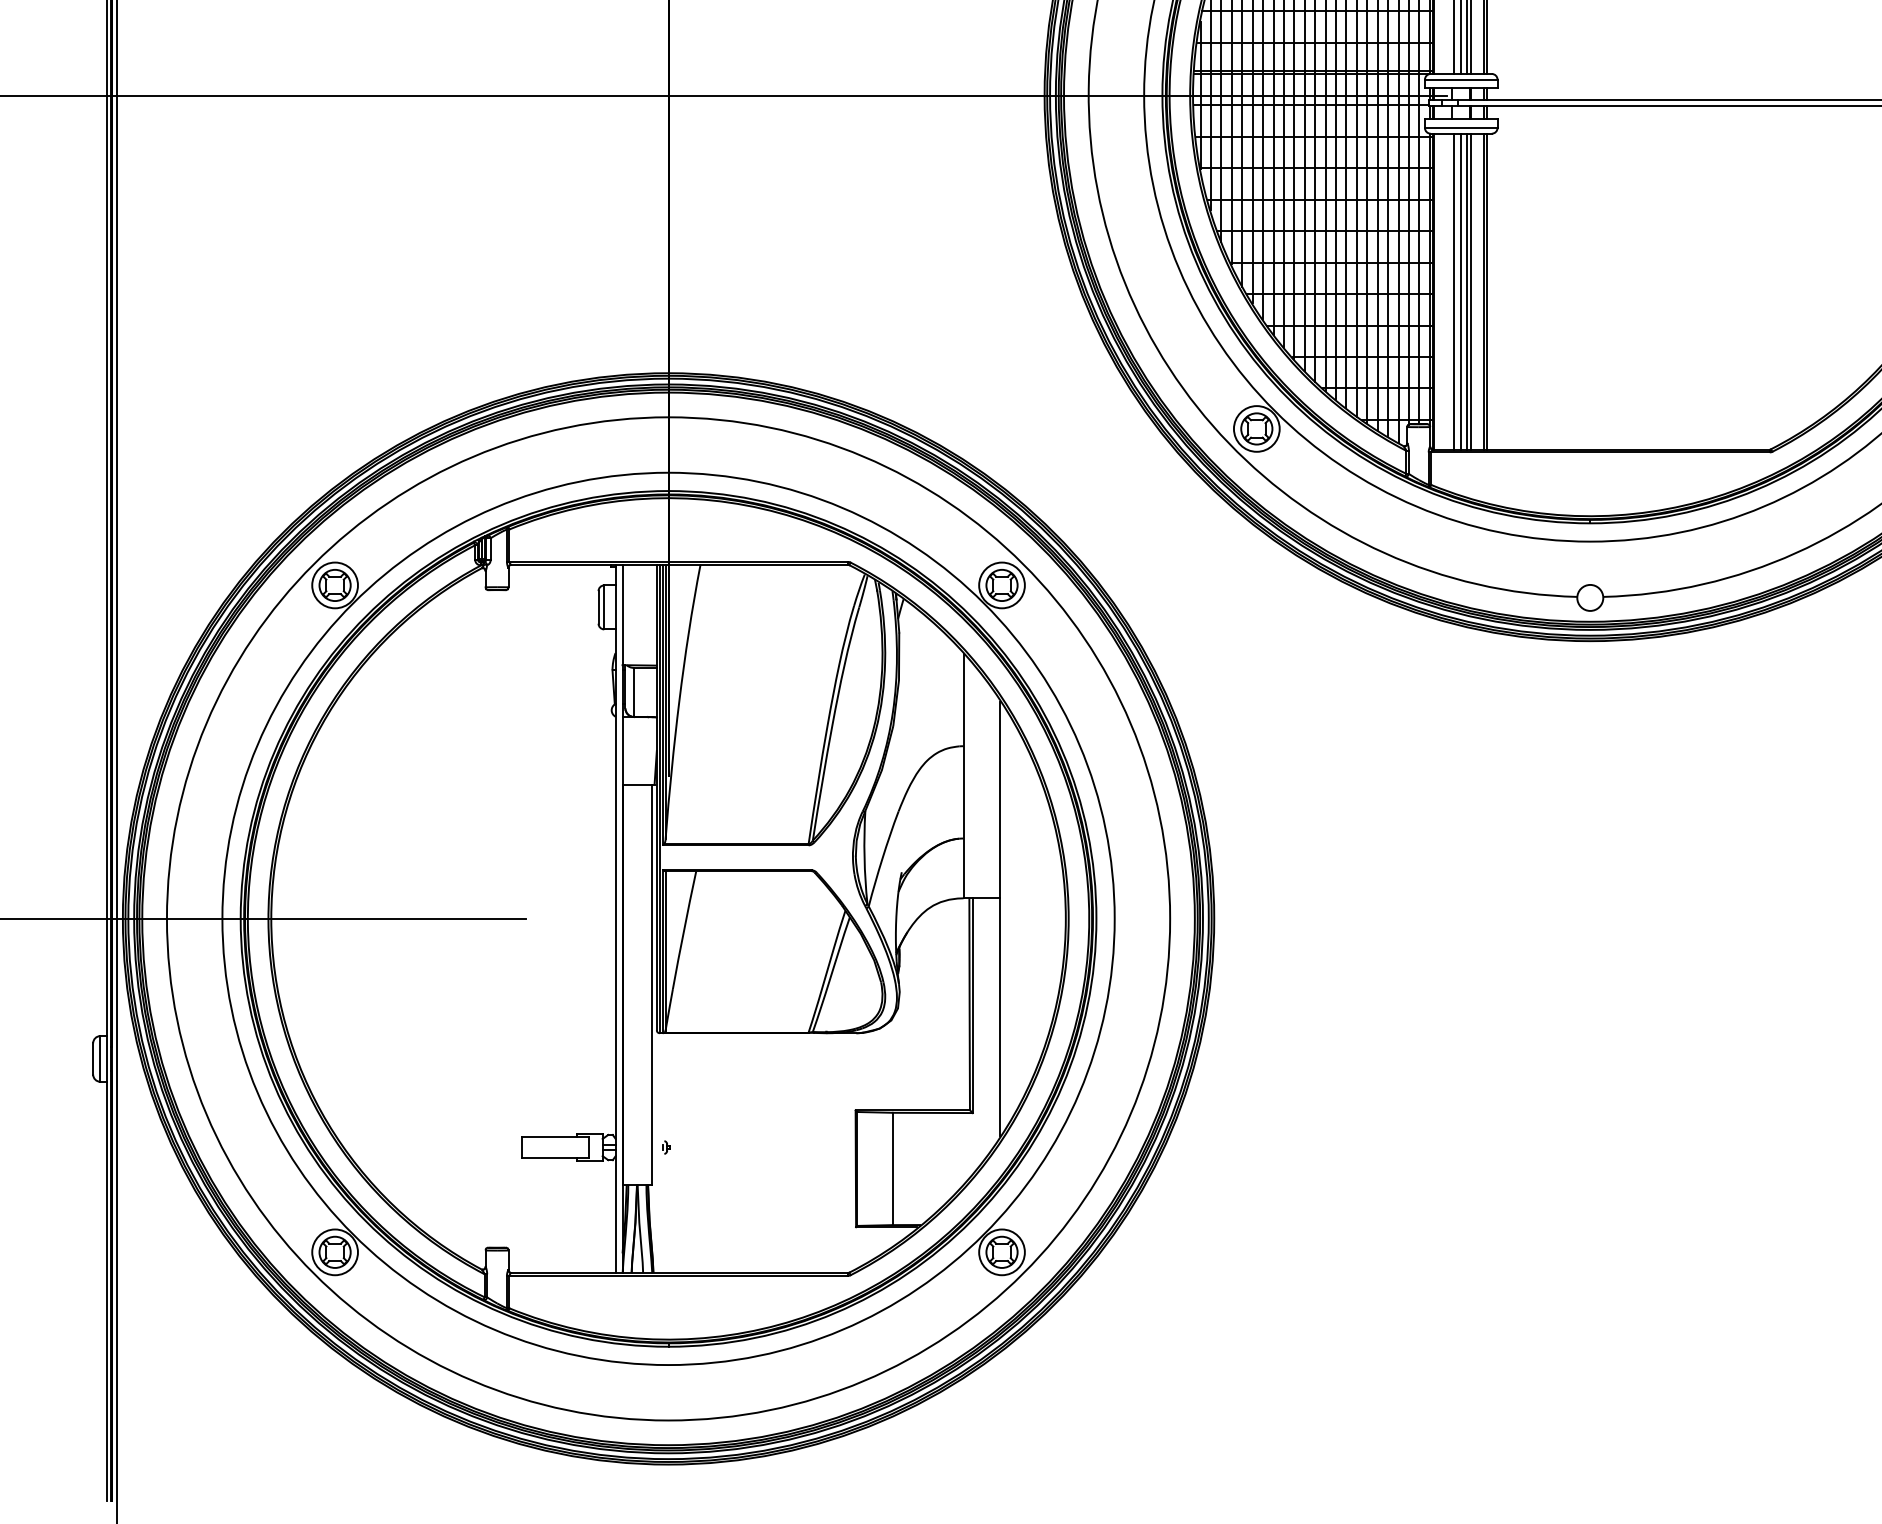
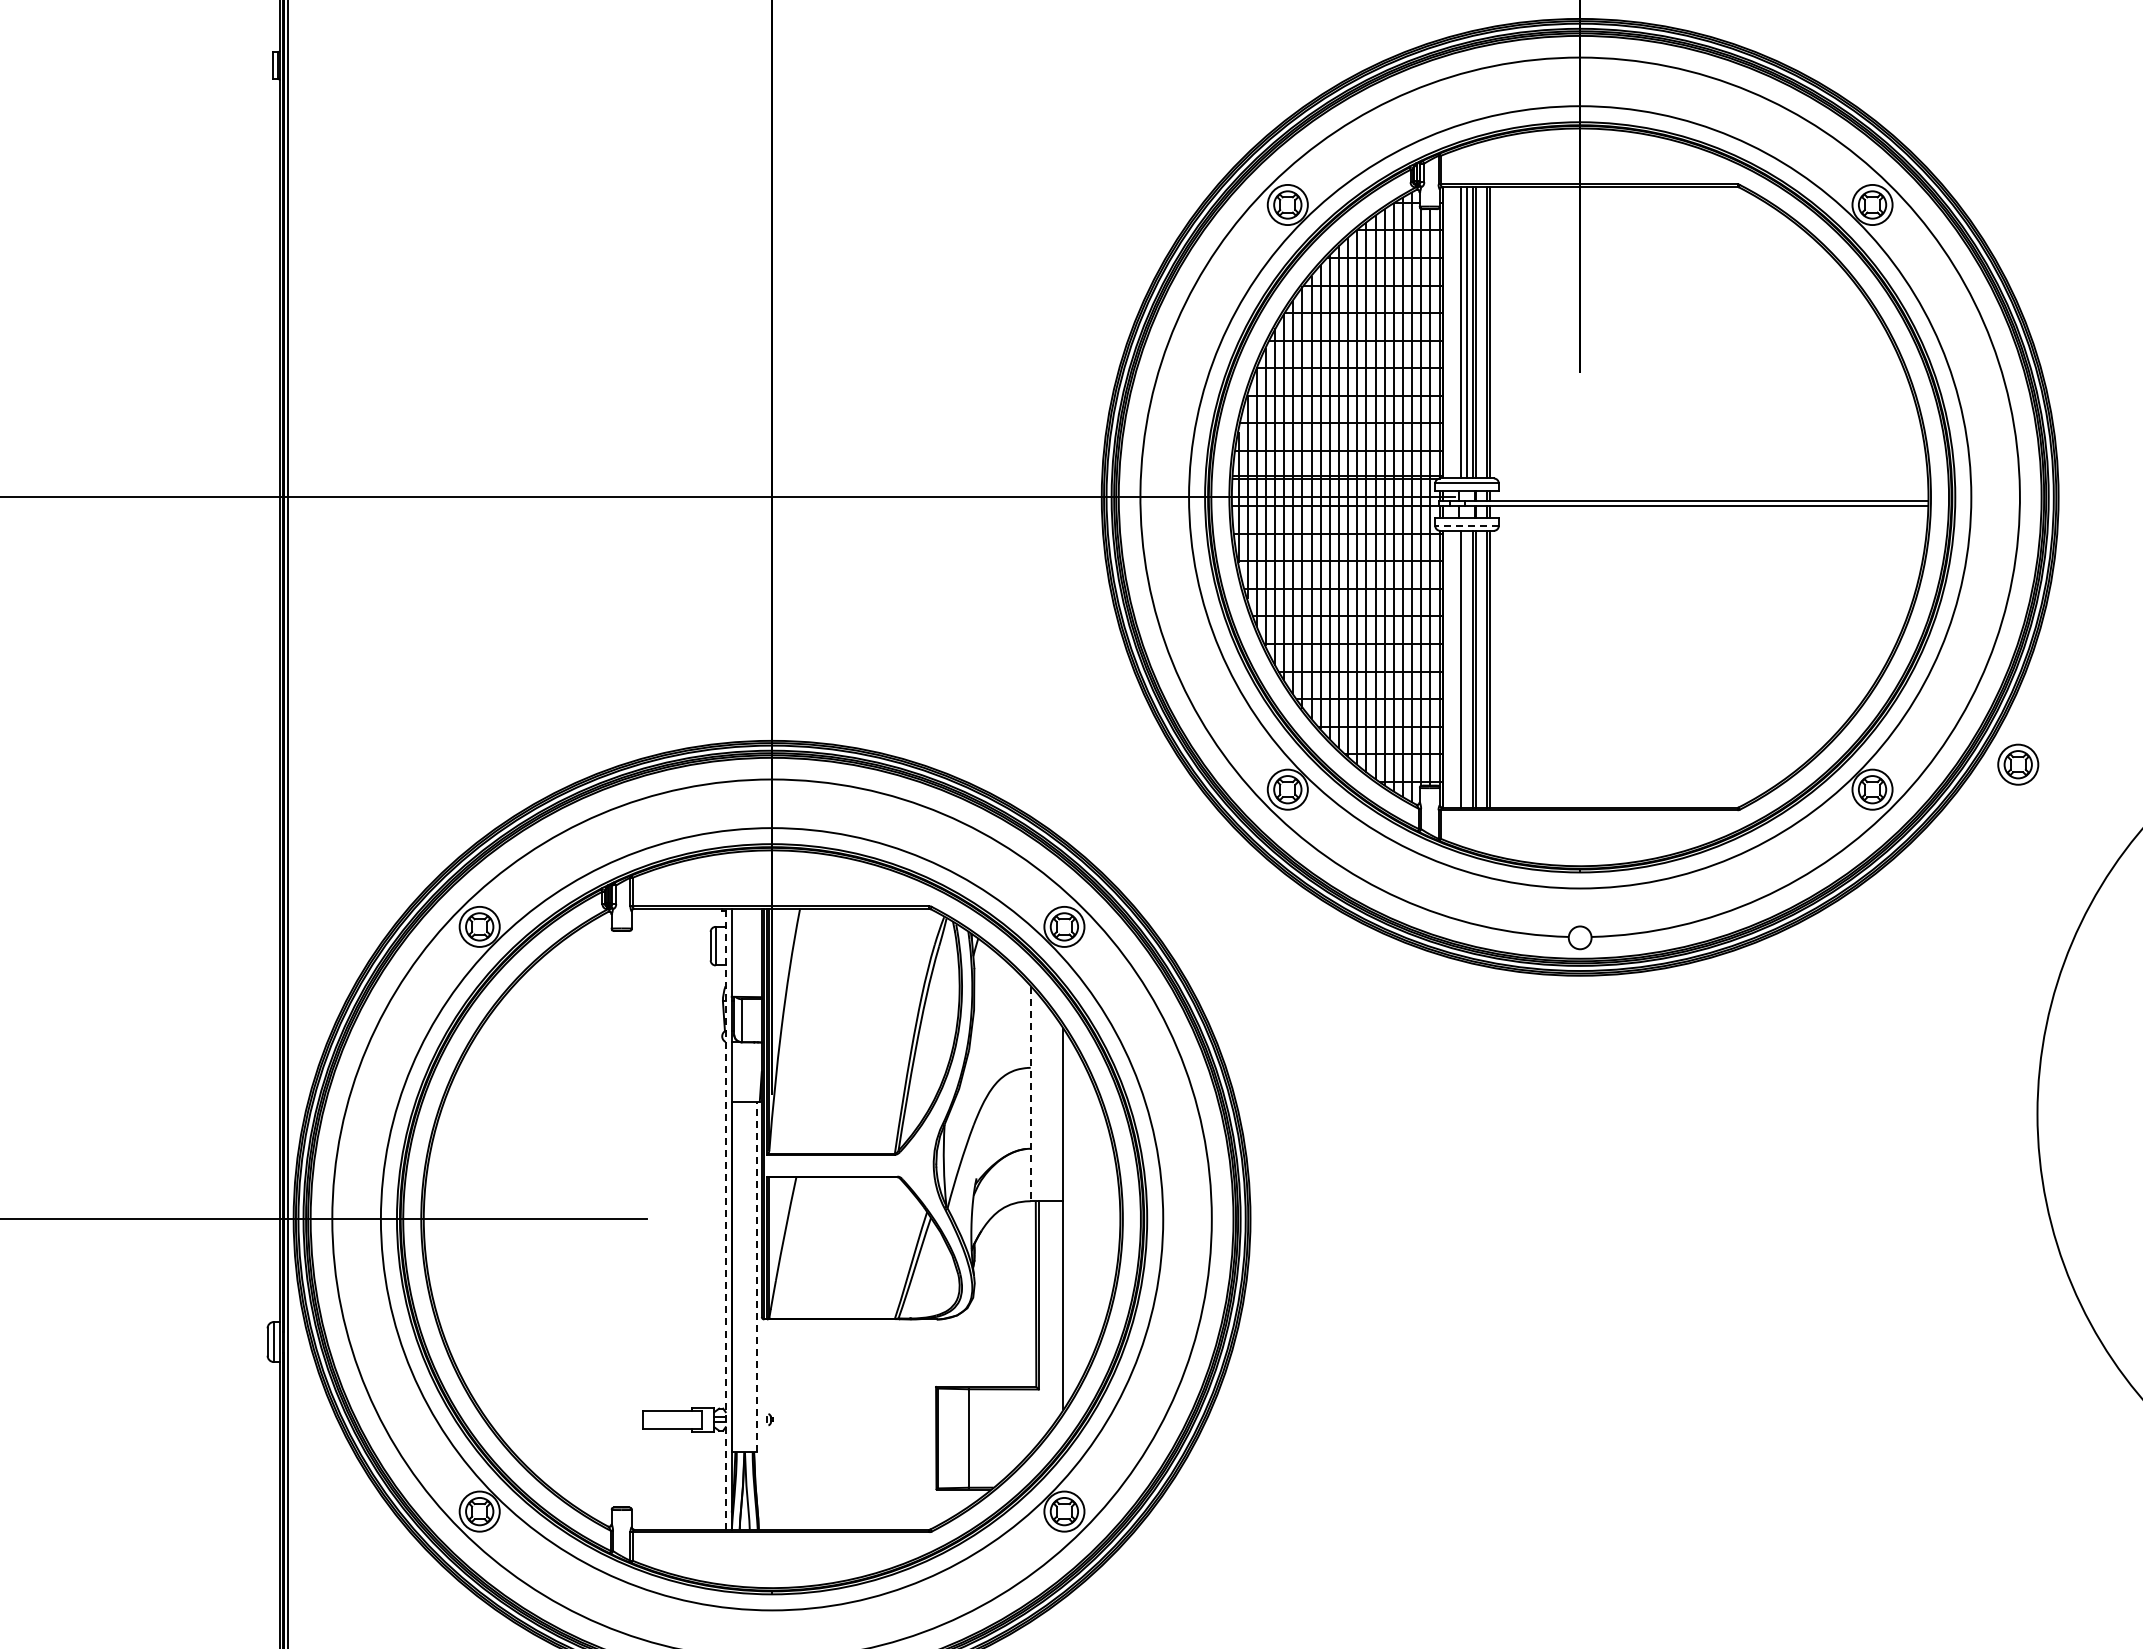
line: (1461, 127) -> (1467, 525), solid -> dashed
line: (1460, 290) -> (1466, 668), removed
line: (963, 776) -> (1030, 1094), solid -> dashed
line: (615, 918) -> (725, 1218), solid -> dashed
line: (651, 984) -> (757, 1276), solid -> dashed

